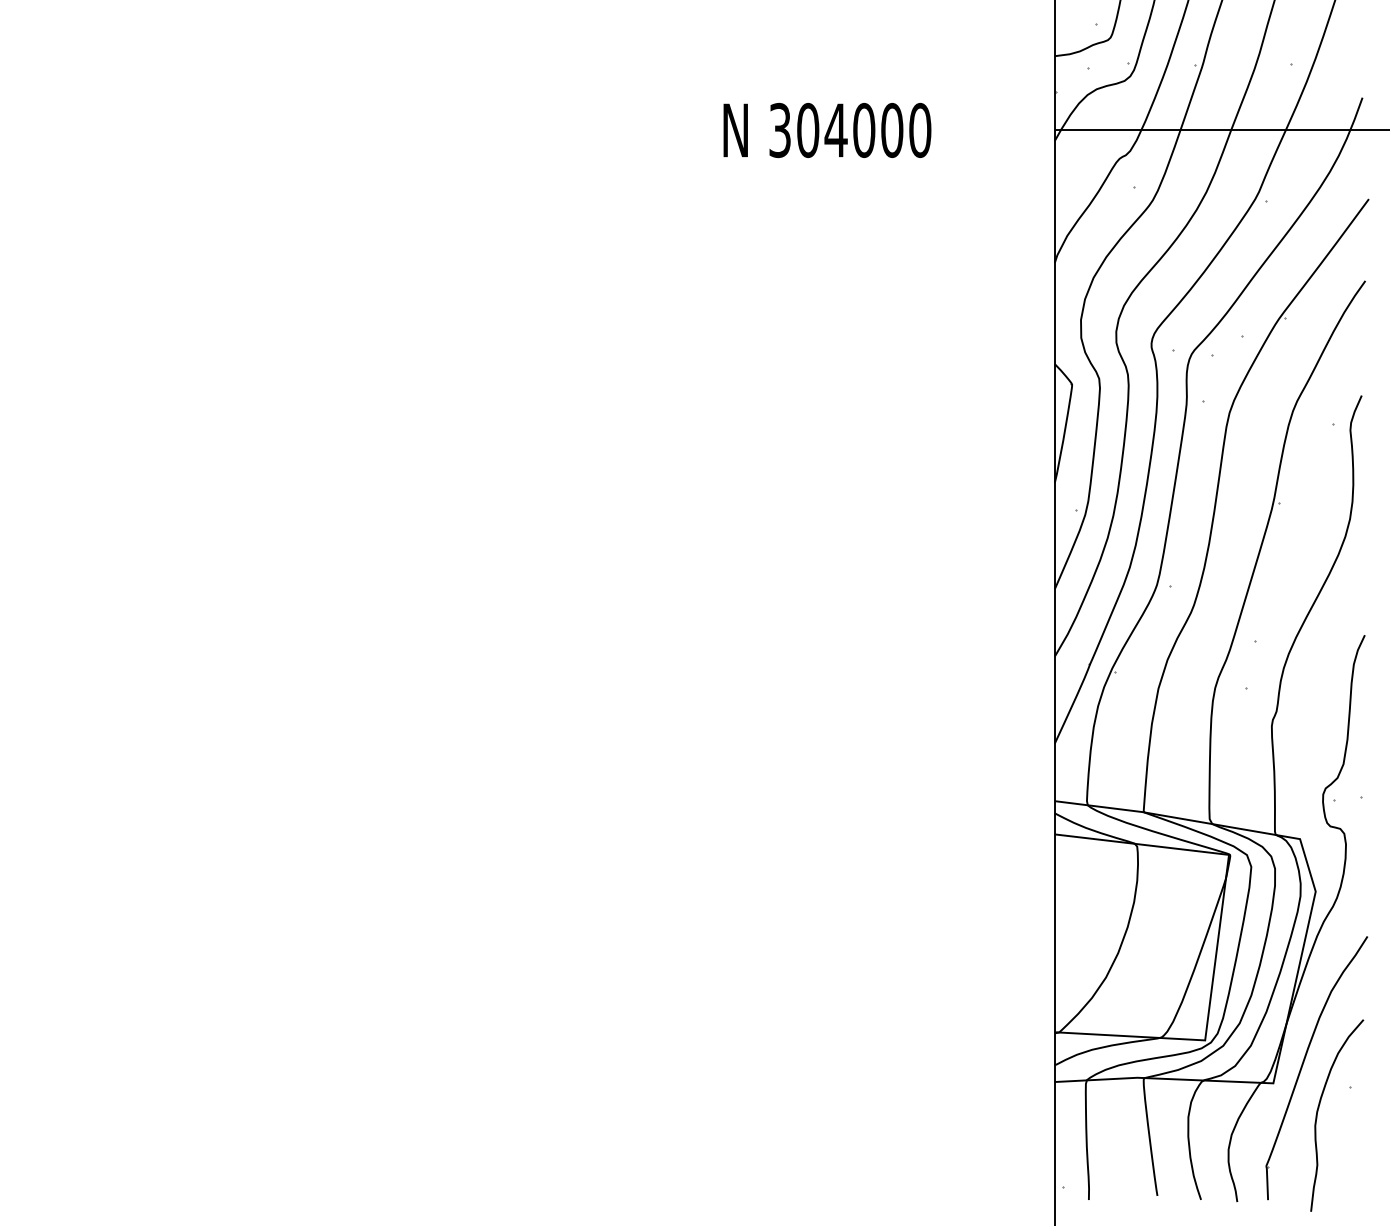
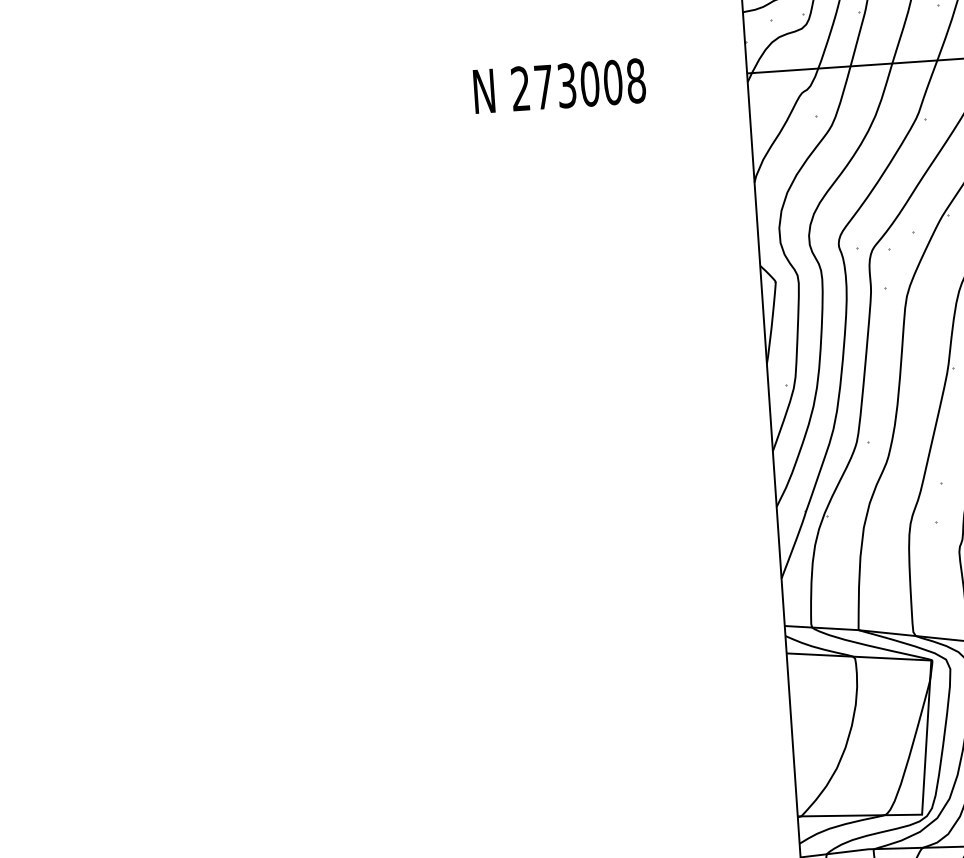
text: (850, 130) -> (578, 84), 304000 -> 273008

